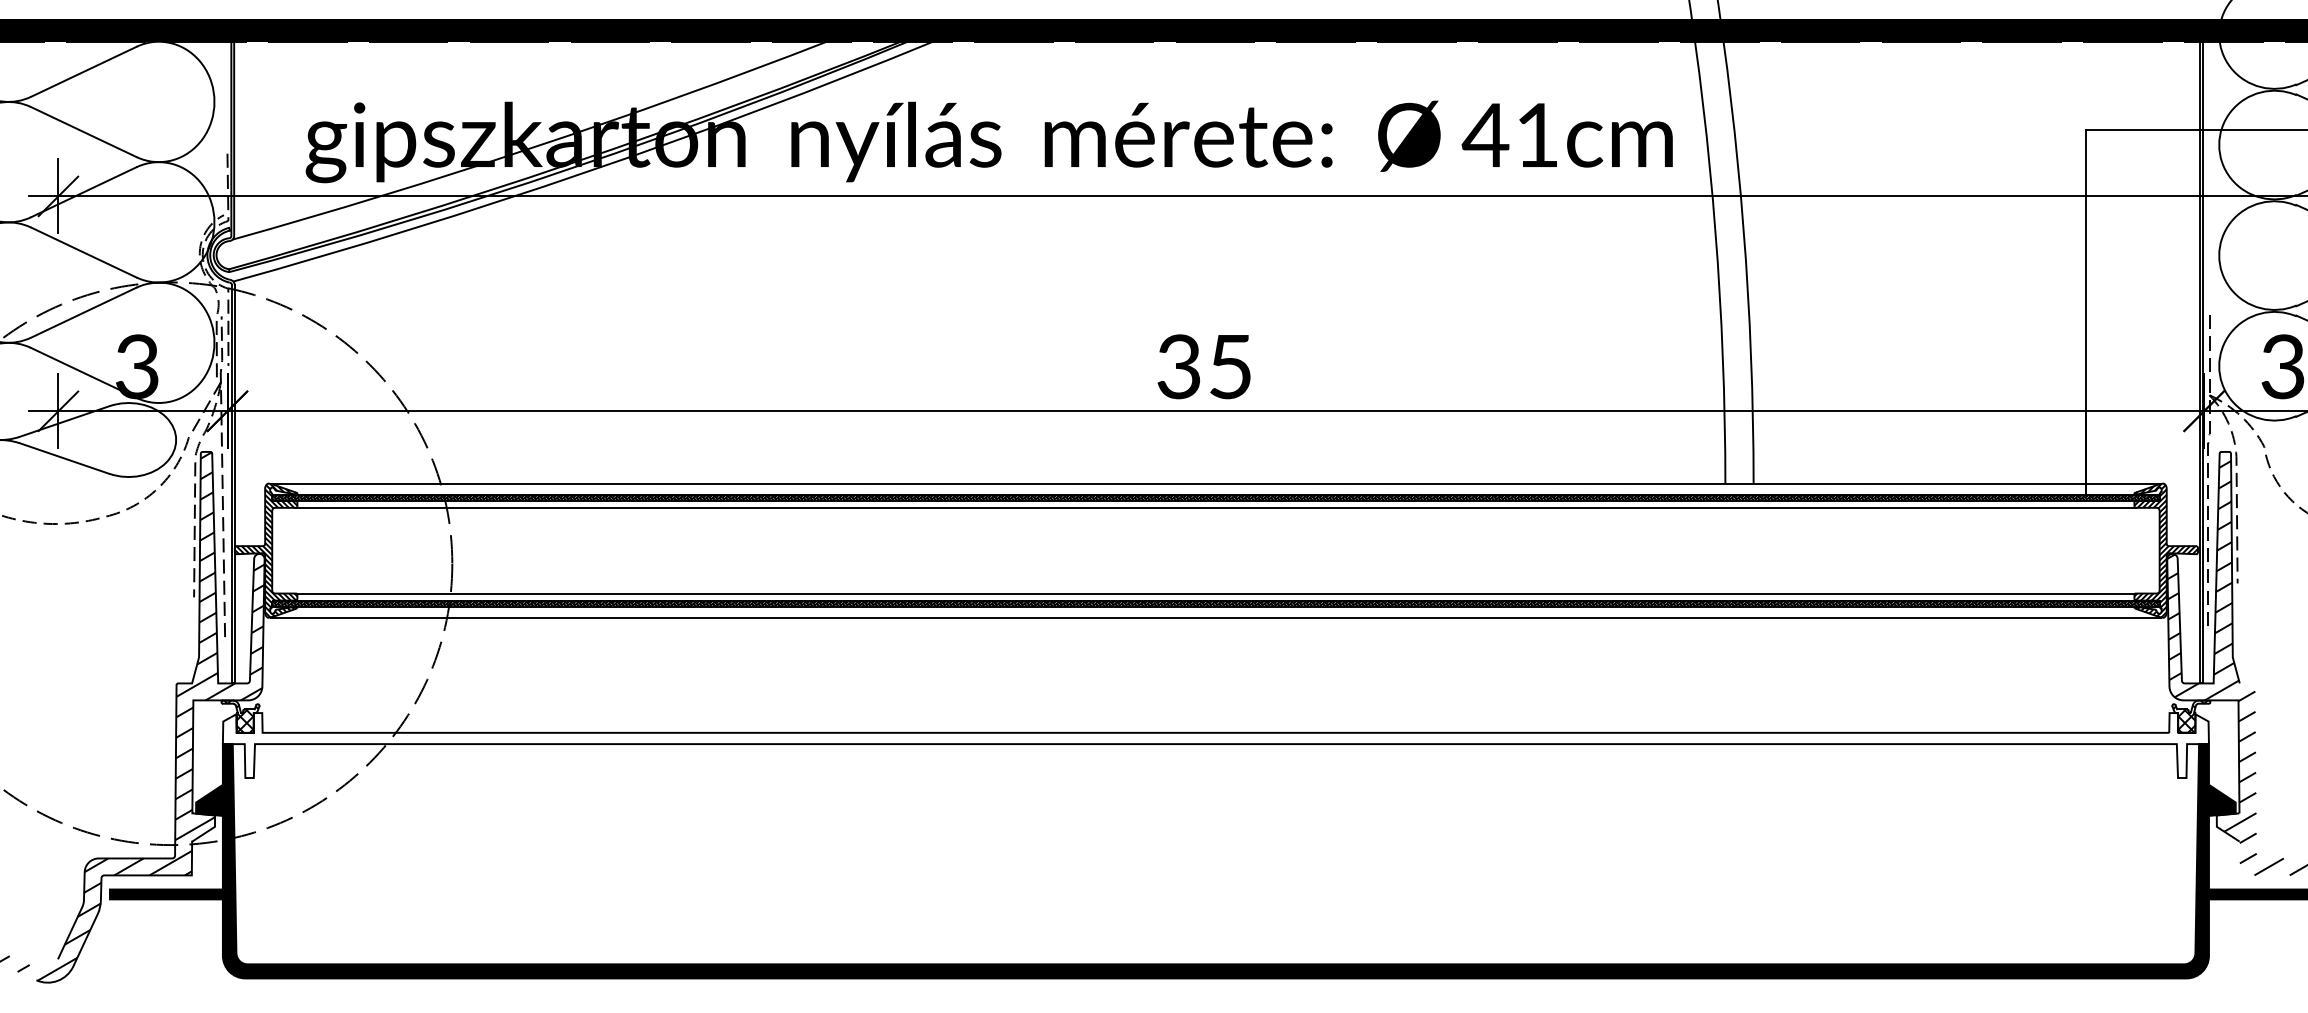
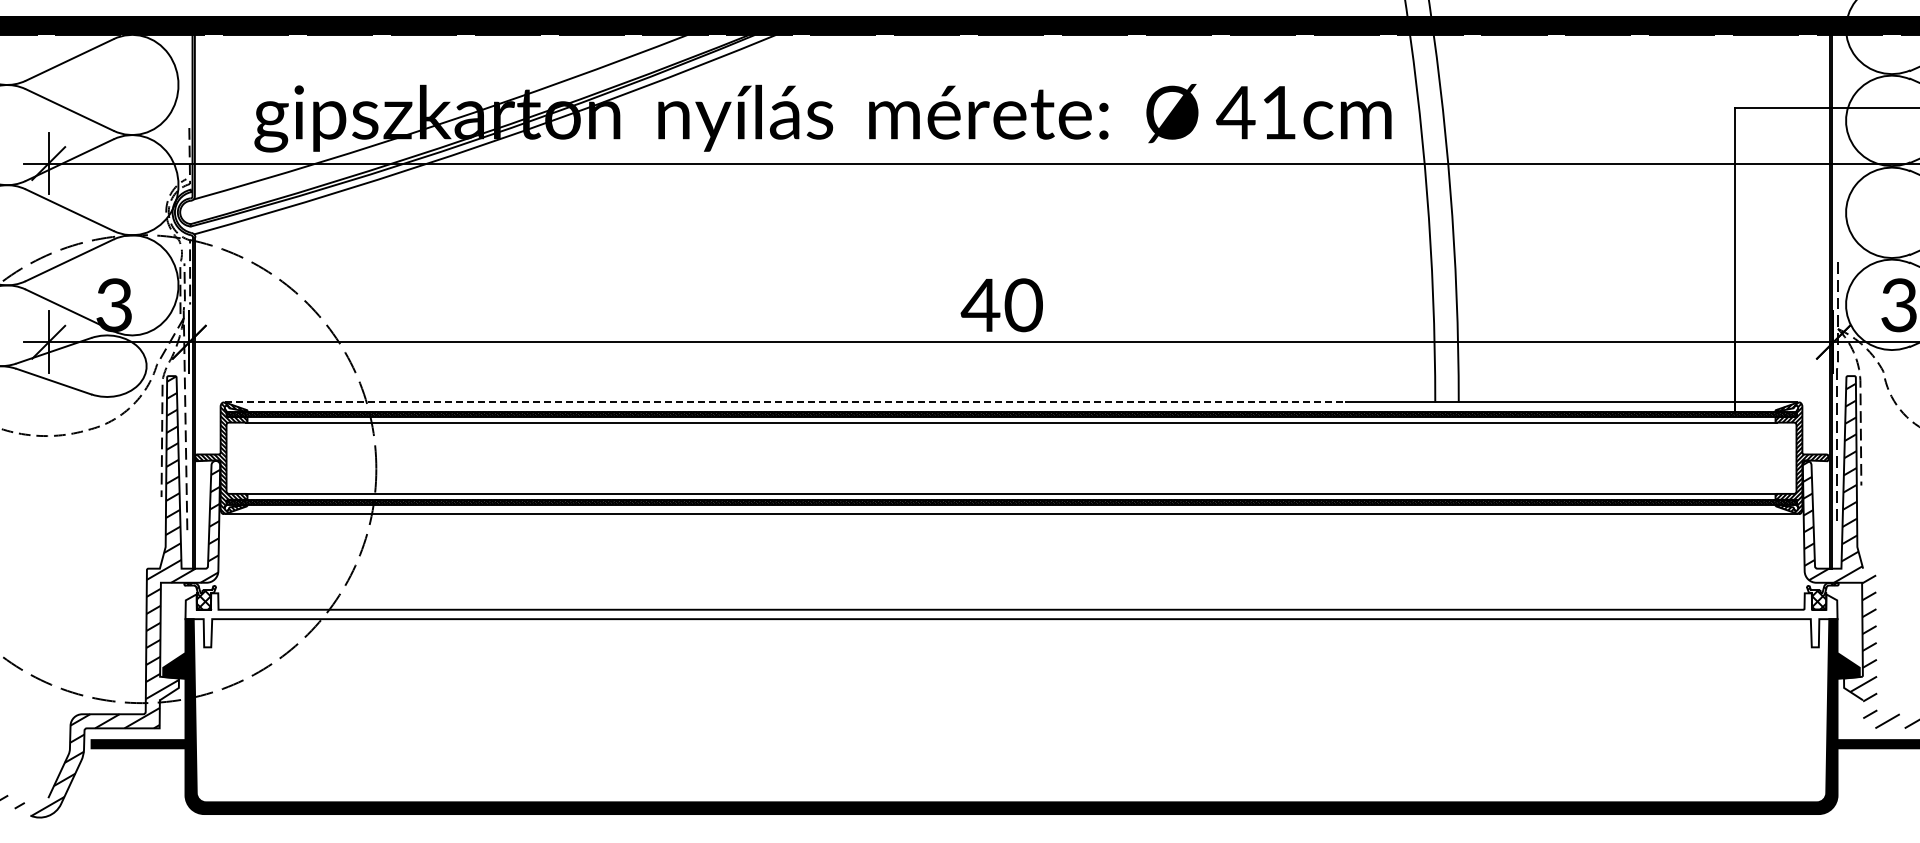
text: (1203, 367) -> (1001, 305), 35 -> 40
line: (944, 483) -> (785, 402), solid -> dashed

